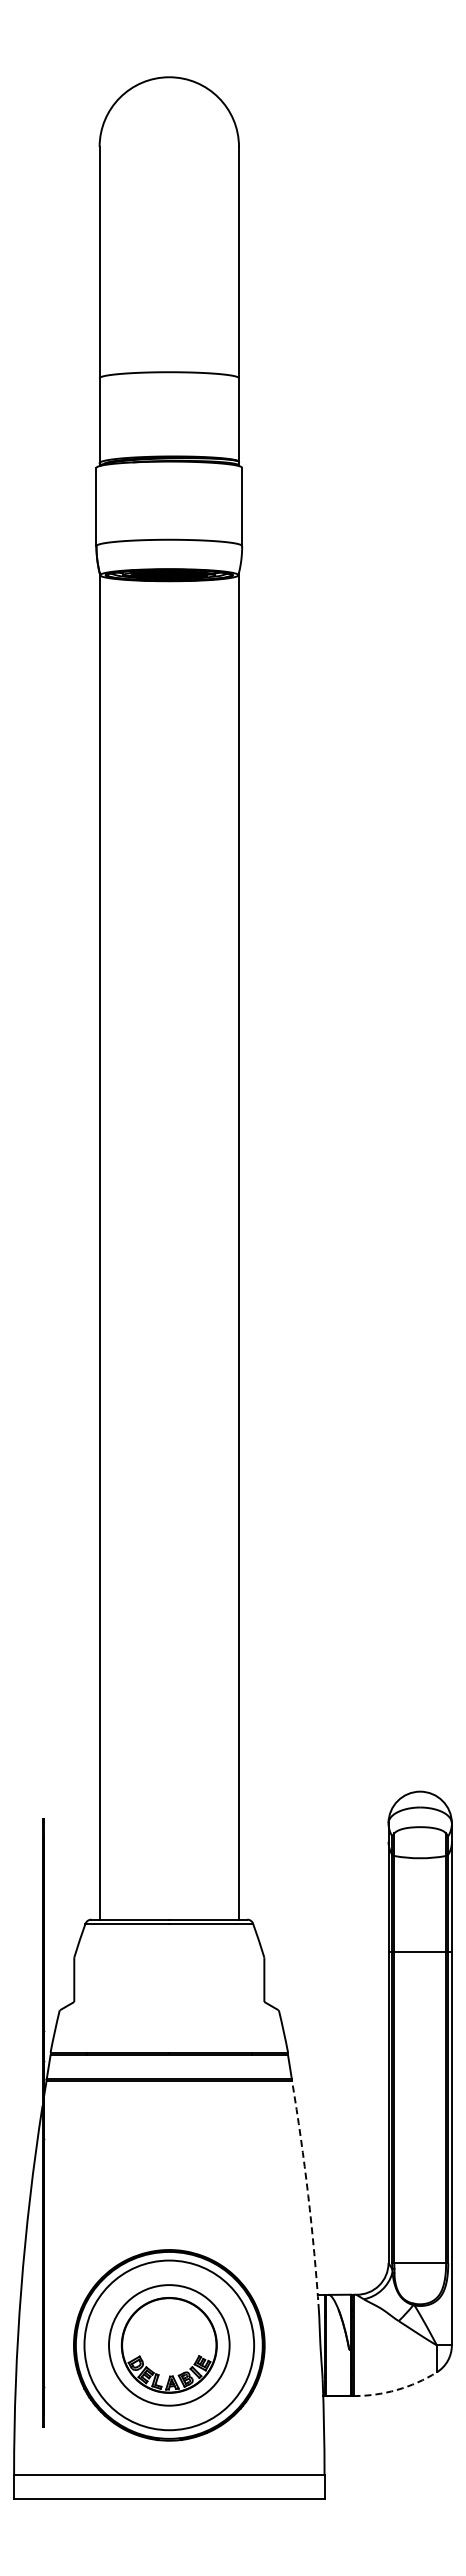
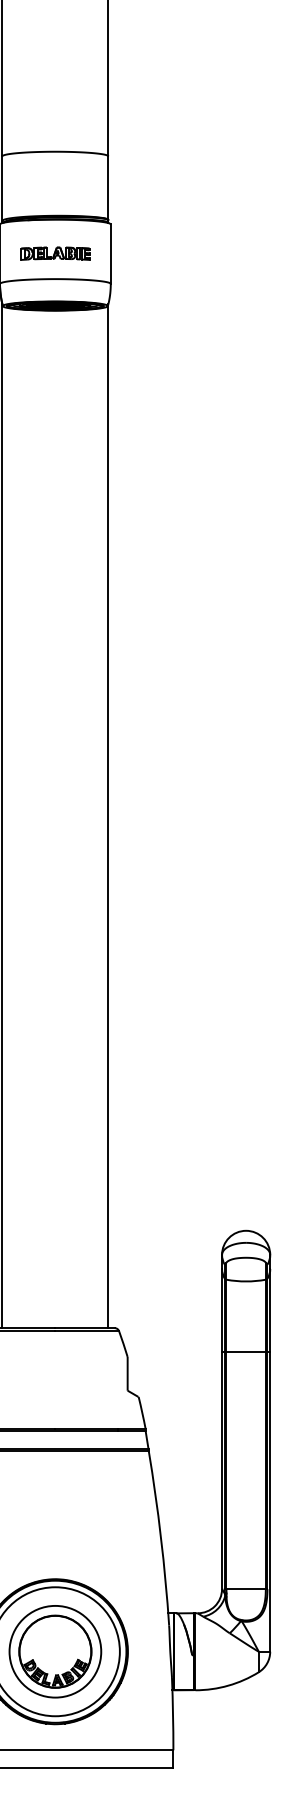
part: (168, 506) -> (54, 253), added
arc: (308, 2195) -> (161, 1537), dashed -> solid
arc: (396, 2390) -> (228, 1686), dashed -> solid

